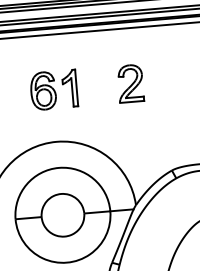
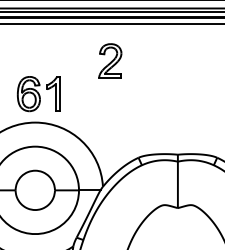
part: (130, 83) -> (110, 60), moved
part: (53, 90) -> (38, 94), moved

